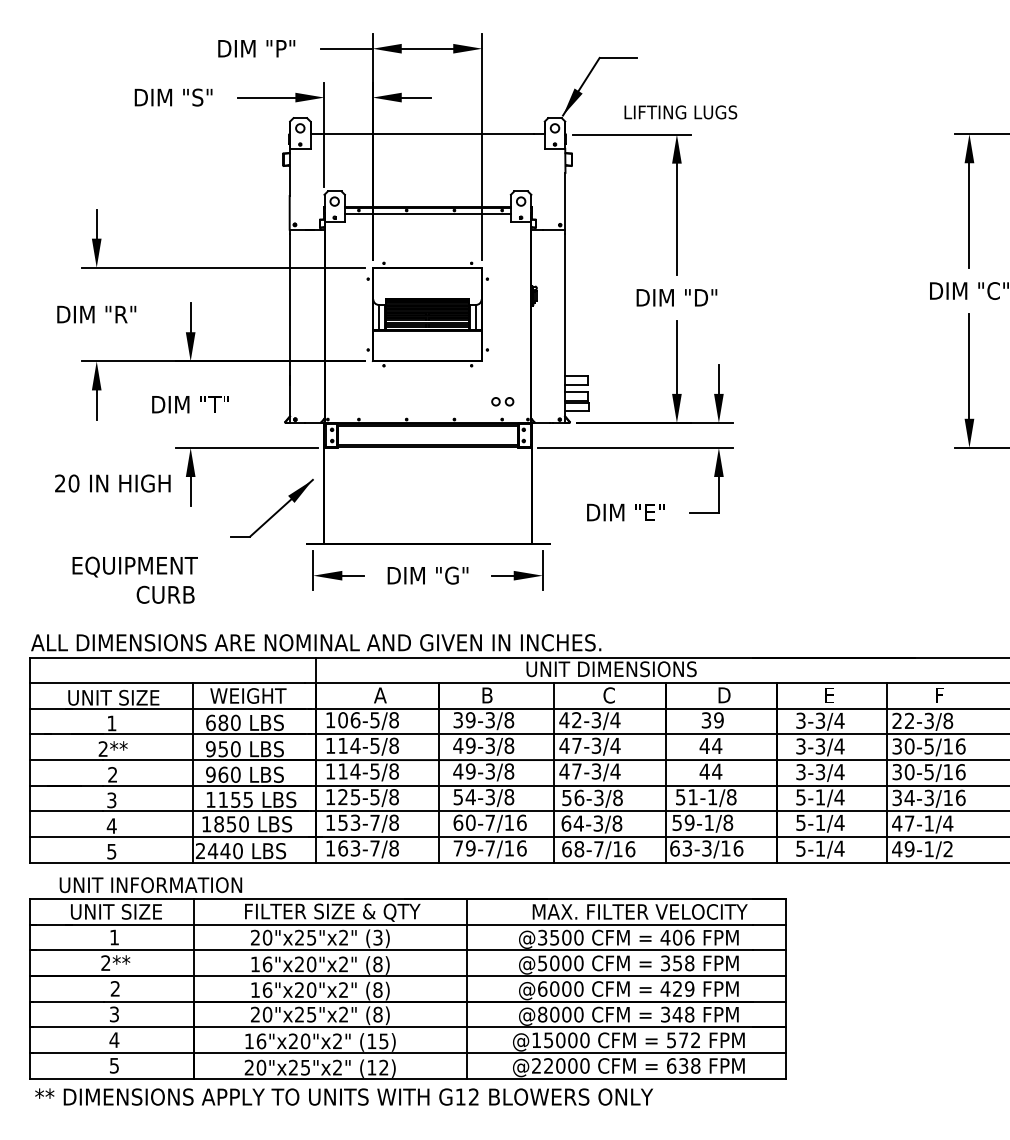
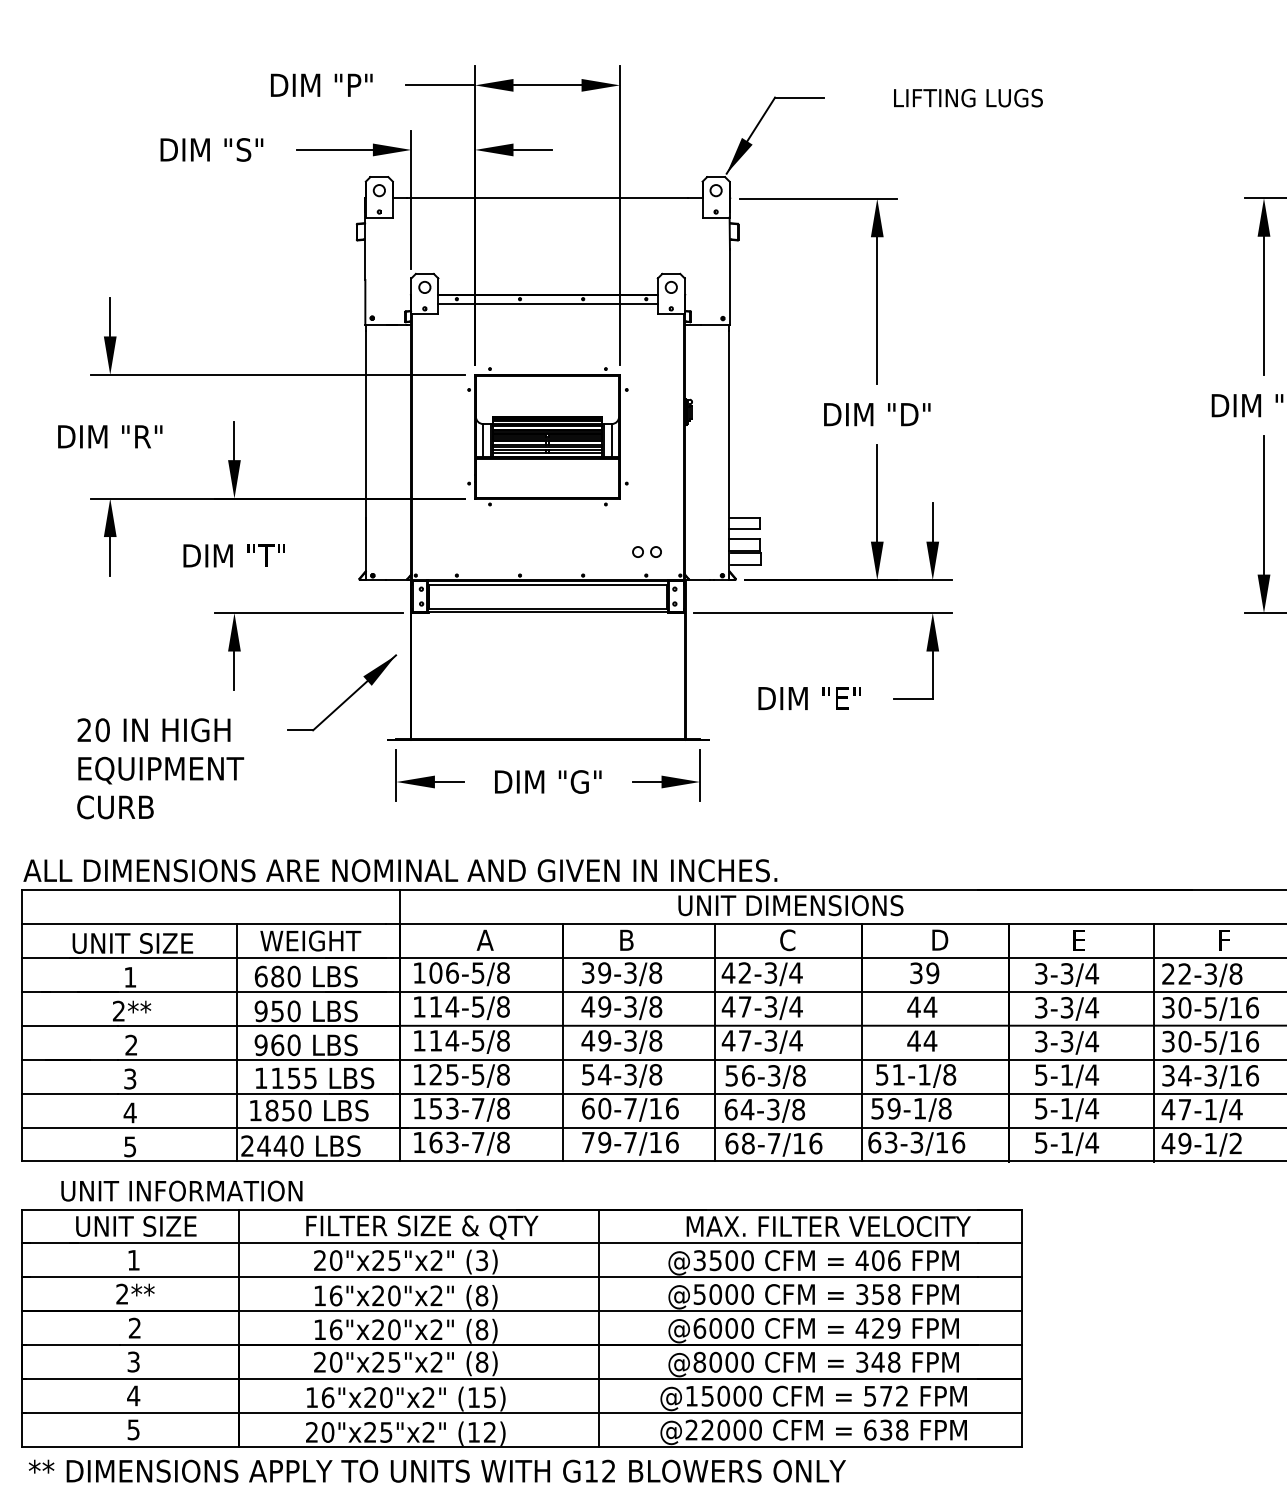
text: (680, 112) -> (967, 98), moved
text: (112, 483) -> (153, 730), moved
text: (165, 594) -> (115, 806), moved

